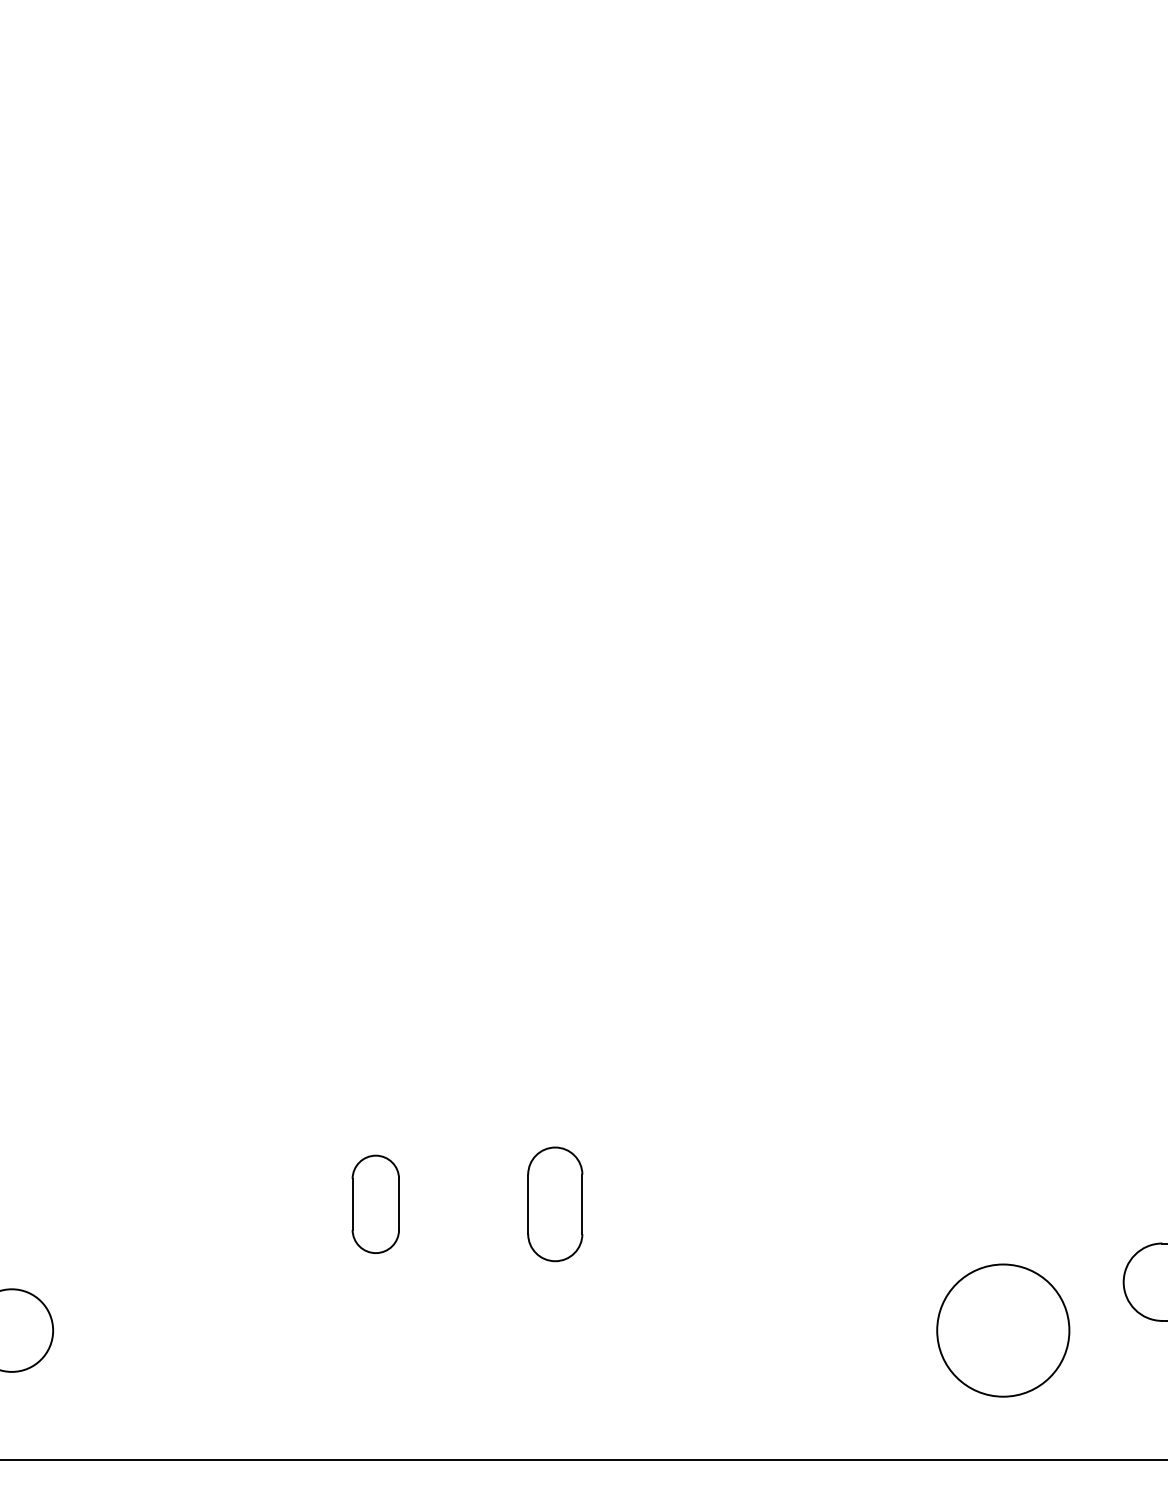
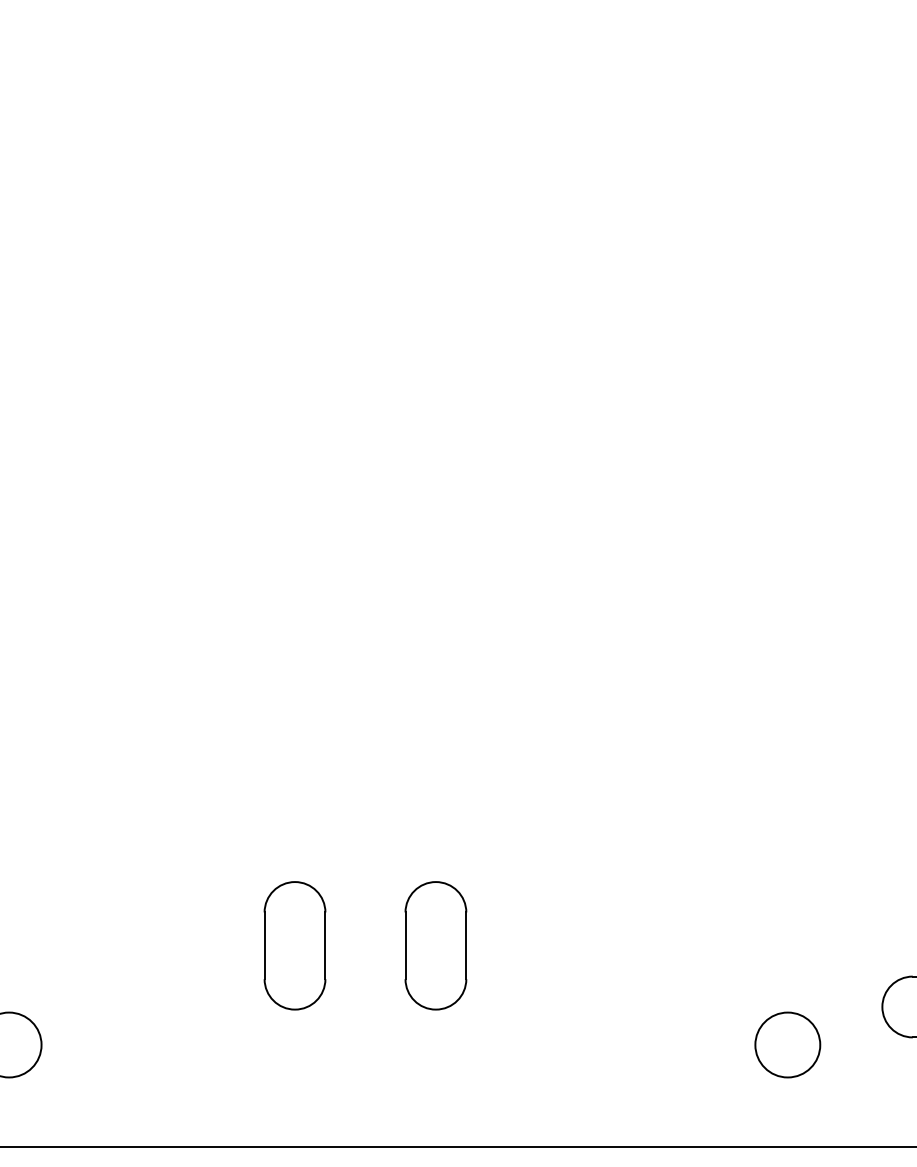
part: (375, 1203) -> (294, 945), size x1.67
part: (554, 1203) -> (435, 945), size x1.43
circle: (1002, 1329) -> (787, 1044), size x0.62

